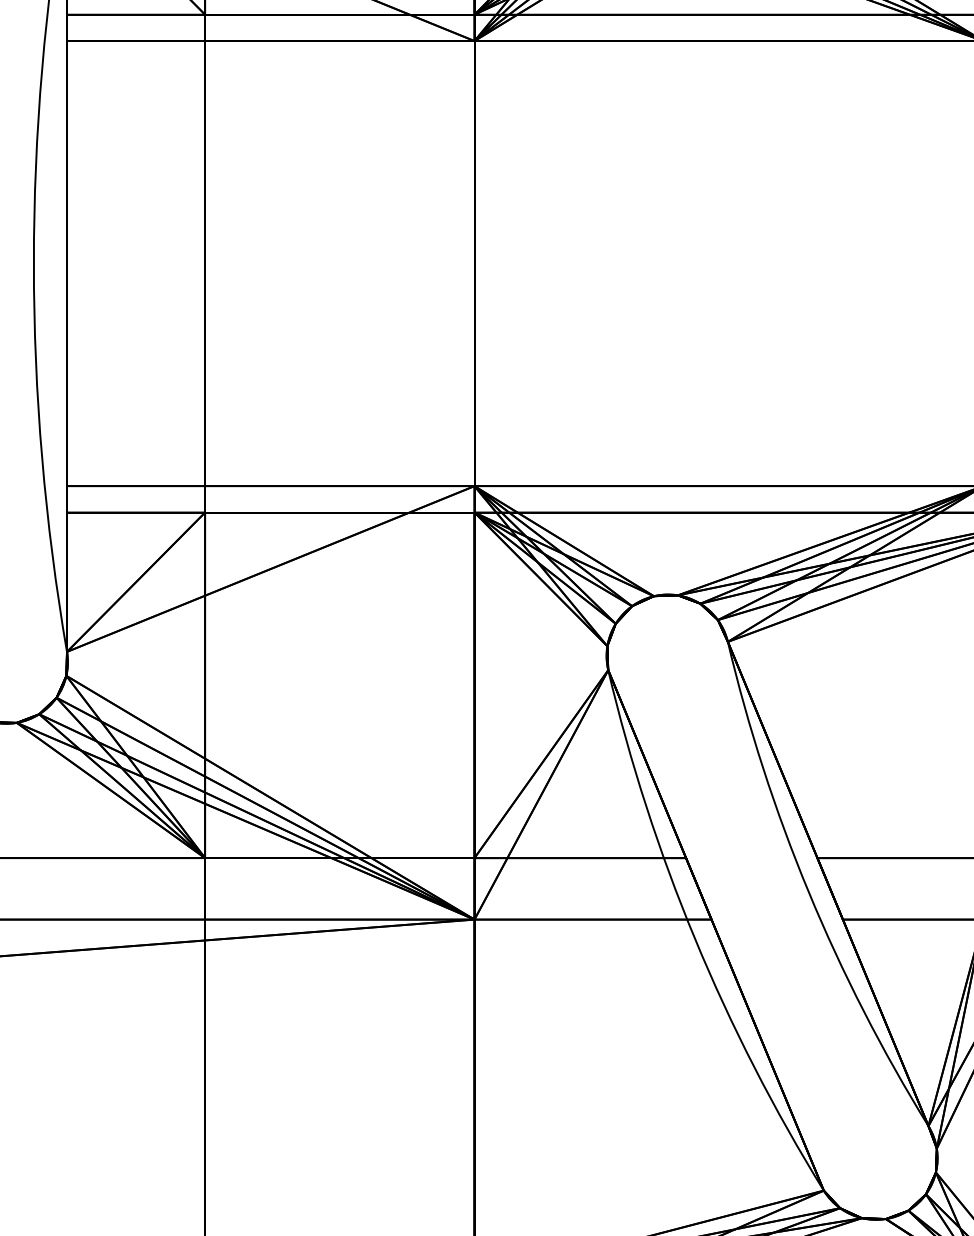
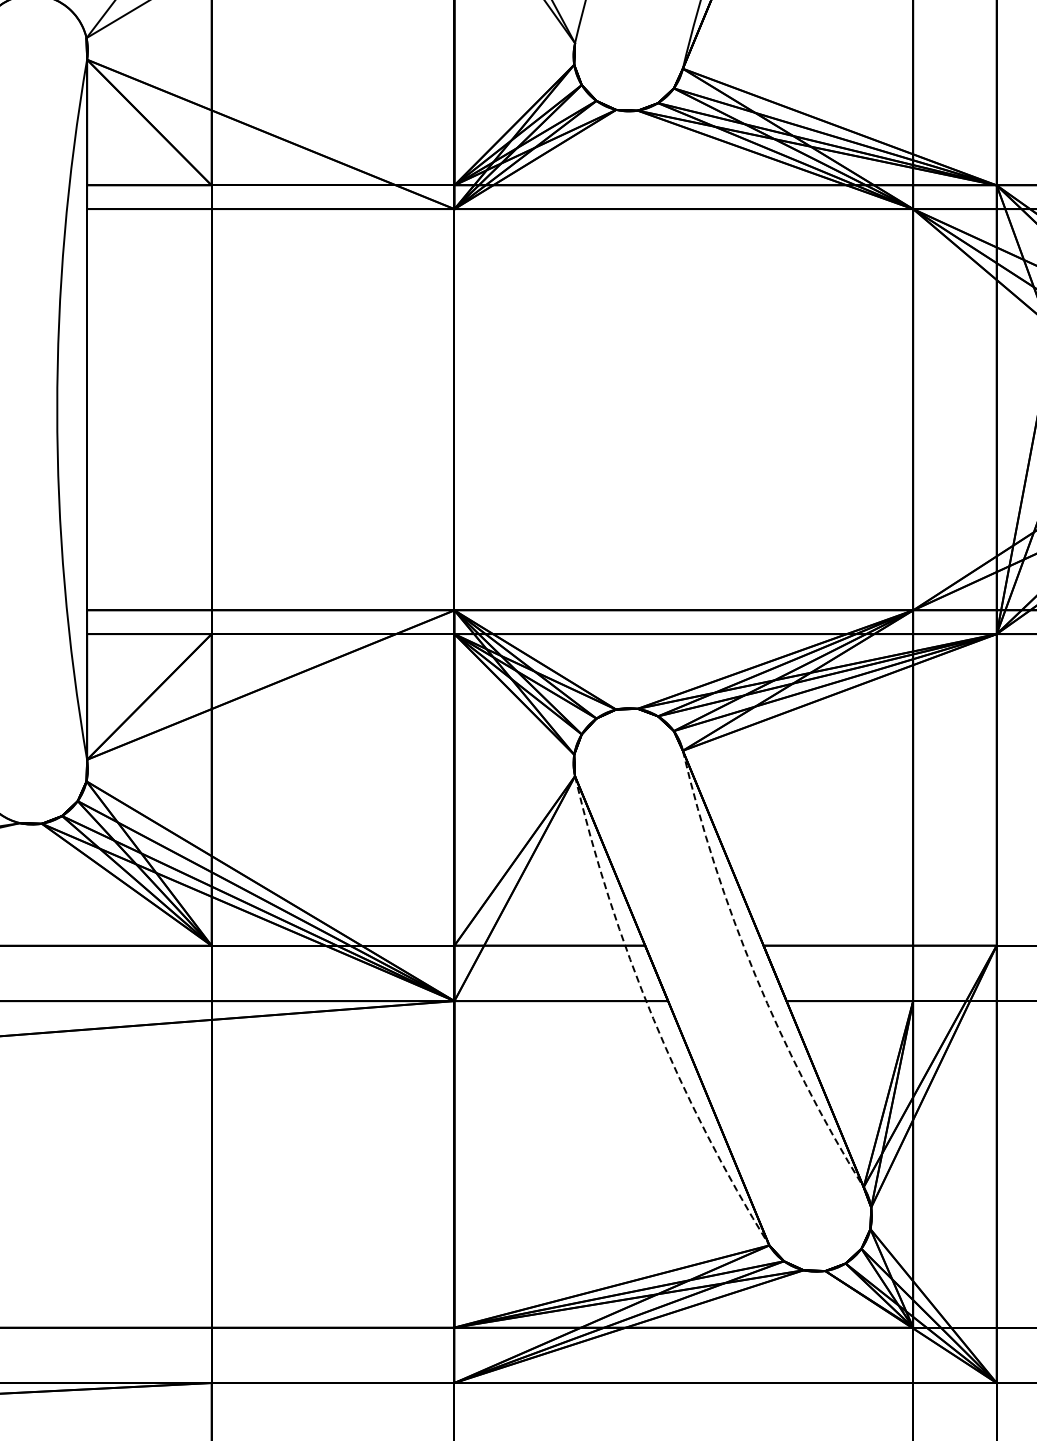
arc: (808, 892) -> (755, 976), solid -> dashed
arc: (695, 938) -> (653, 1018), solid -> dashed

